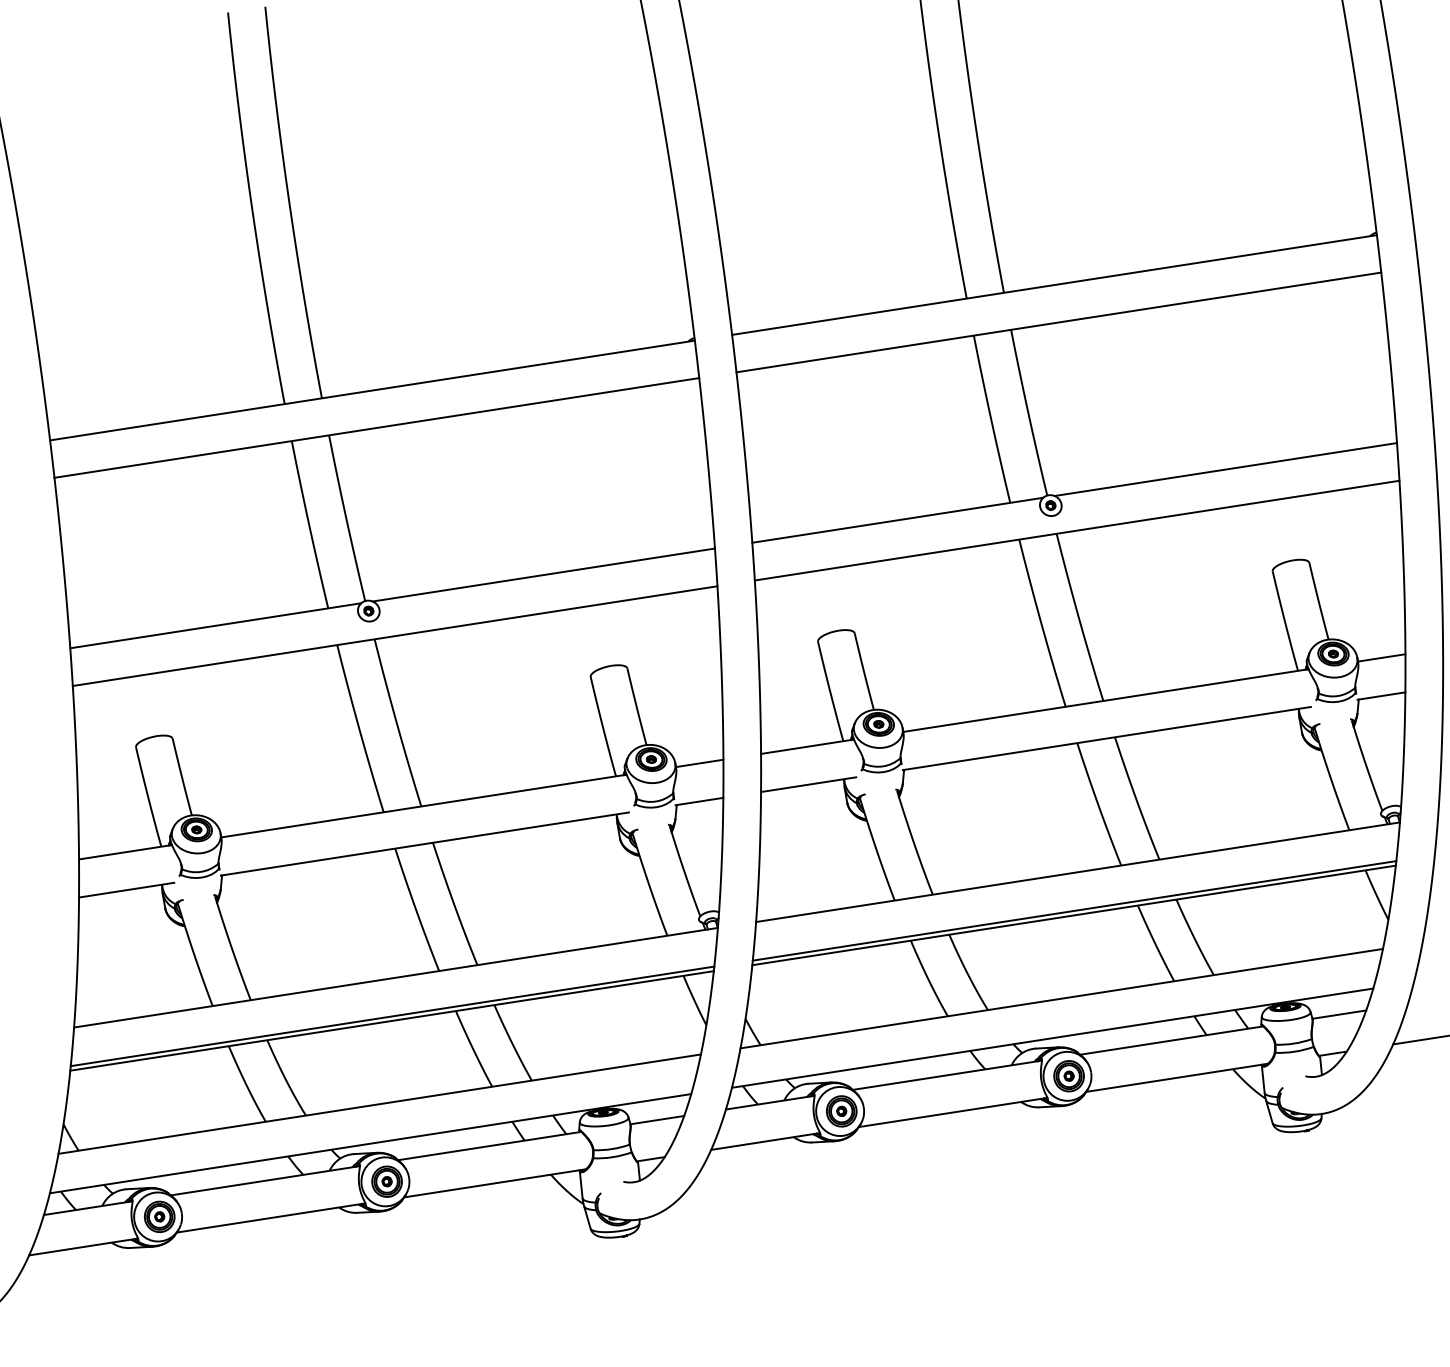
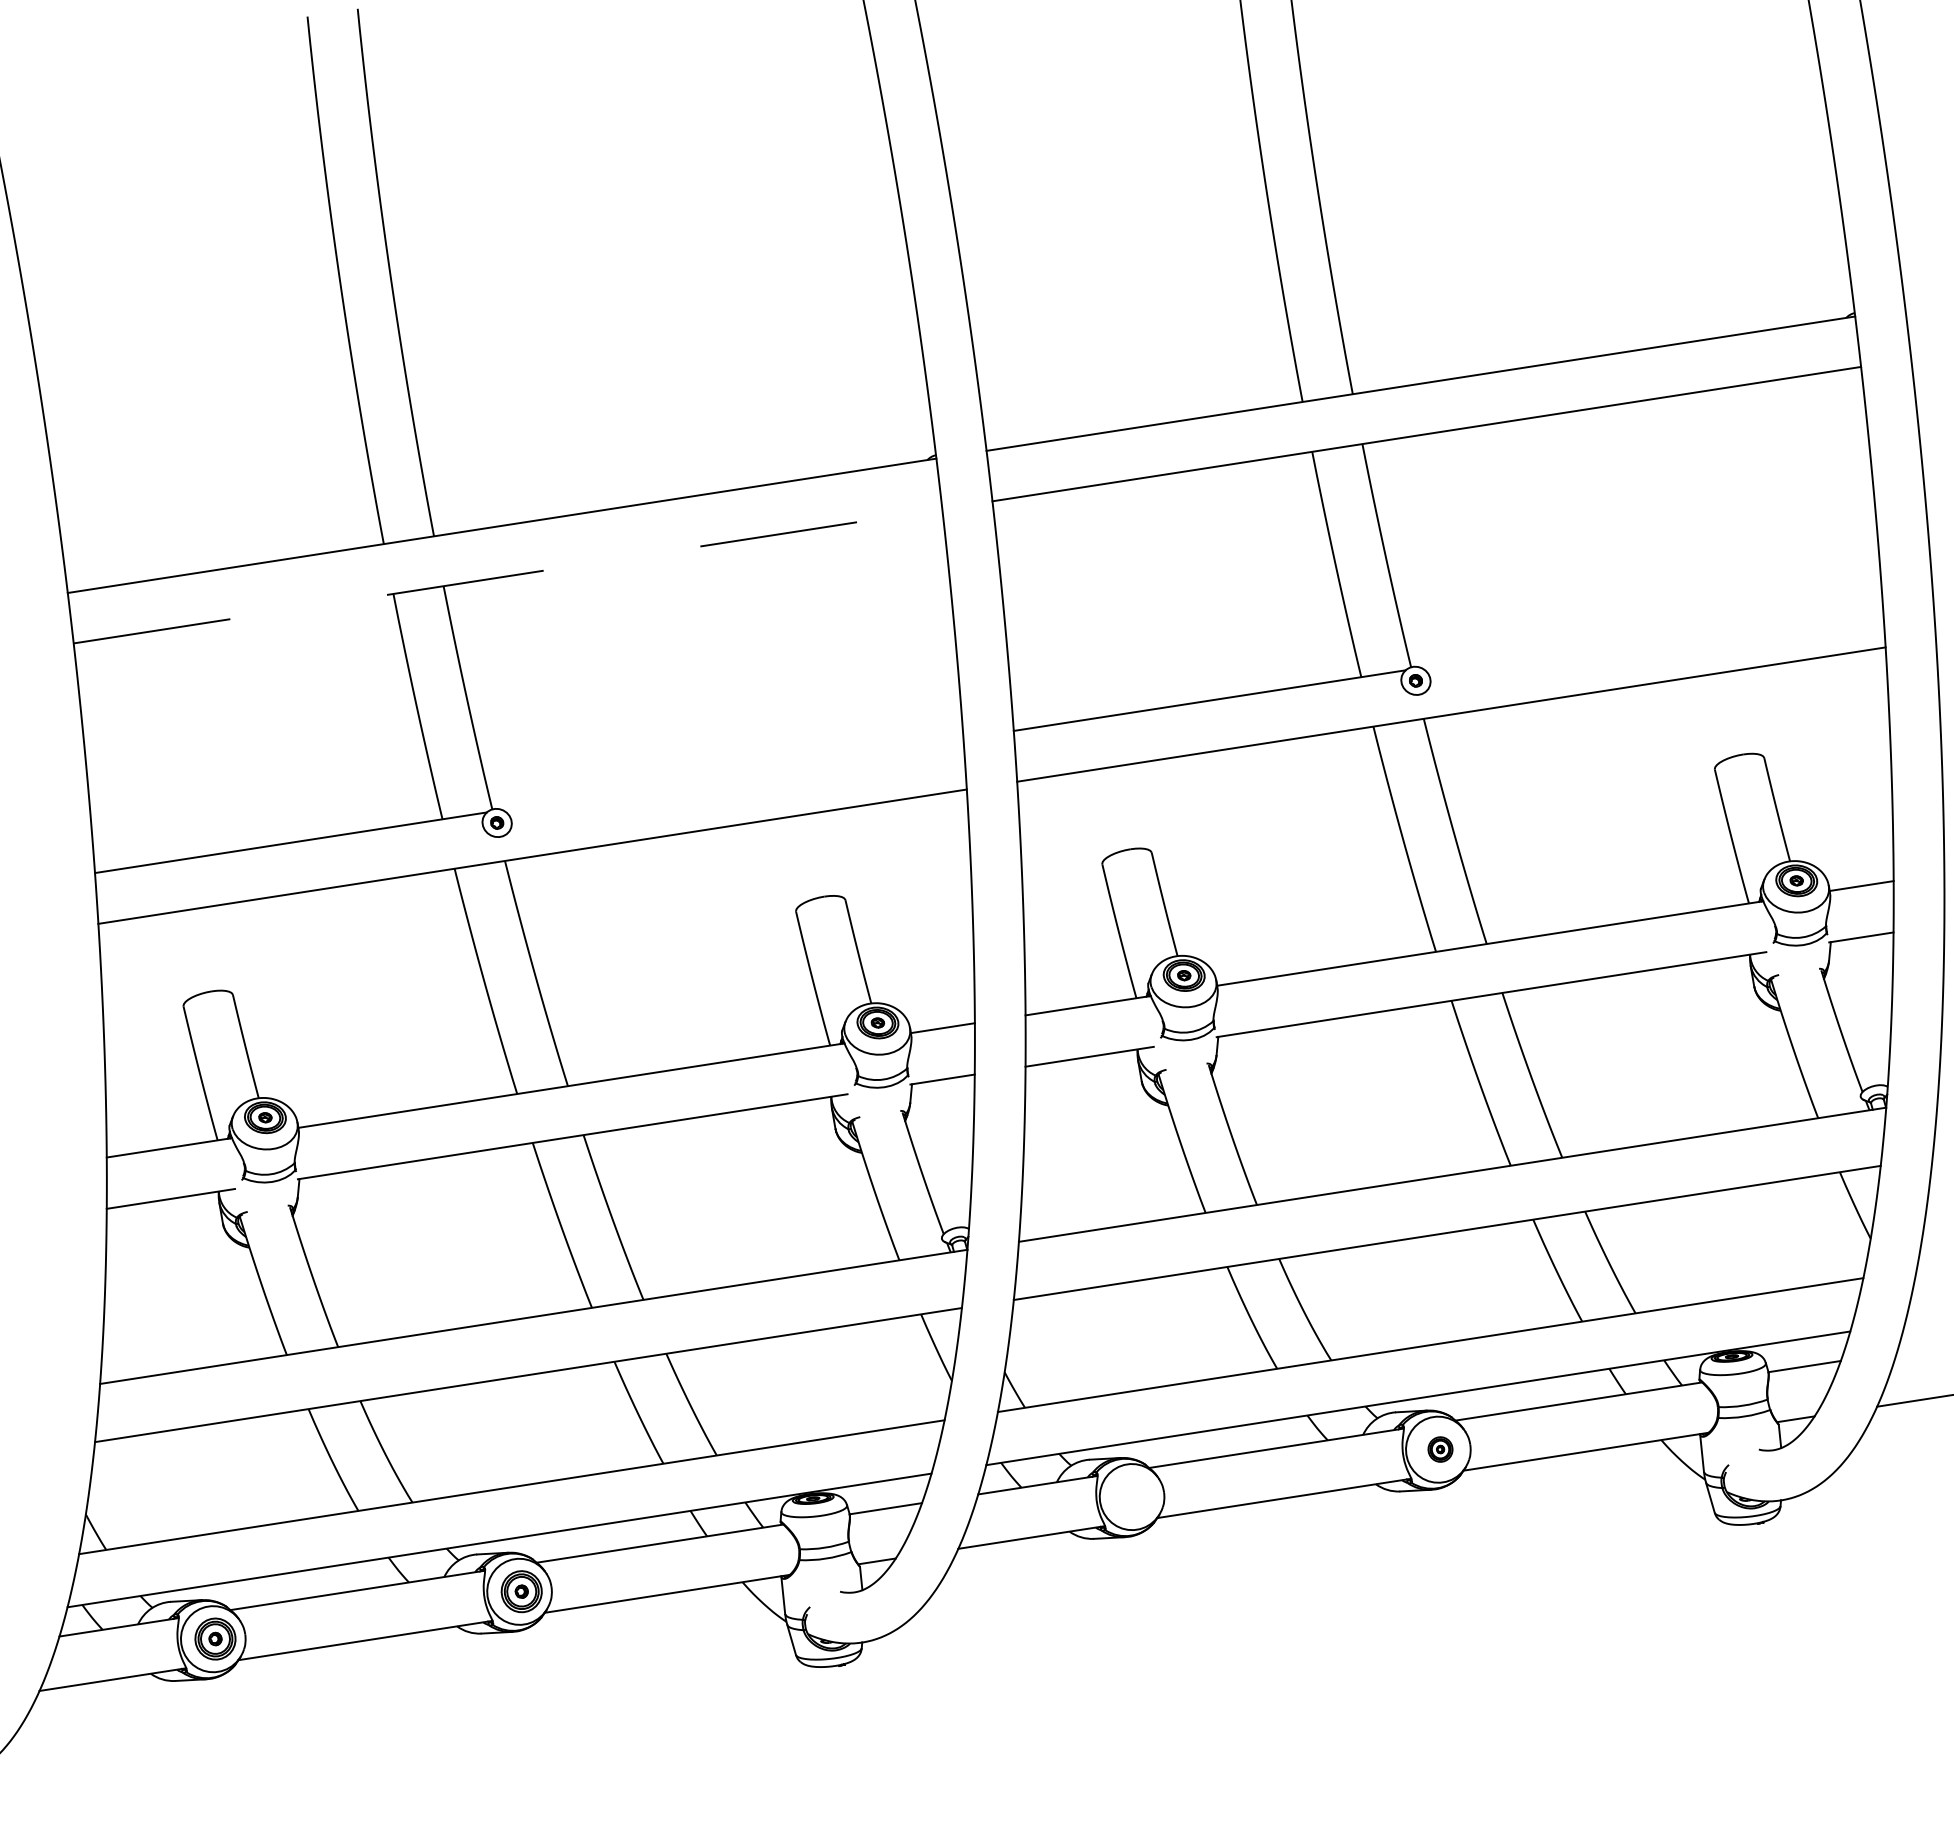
line: (377, 428) -> (508, 576), solid -> dashed
line: (1225, 468) -> (1651, 631), removed
line: (543, 575) -> (732, 774), removed
line: (1074, 910) -> (1447, 1226), removed
line: (392, 1016) -> (528, 1368), removed
part: (1069, 1076) -> (1440, 1449), size x0.6
part: (841, 1111) -> (1134, 1496), removed

